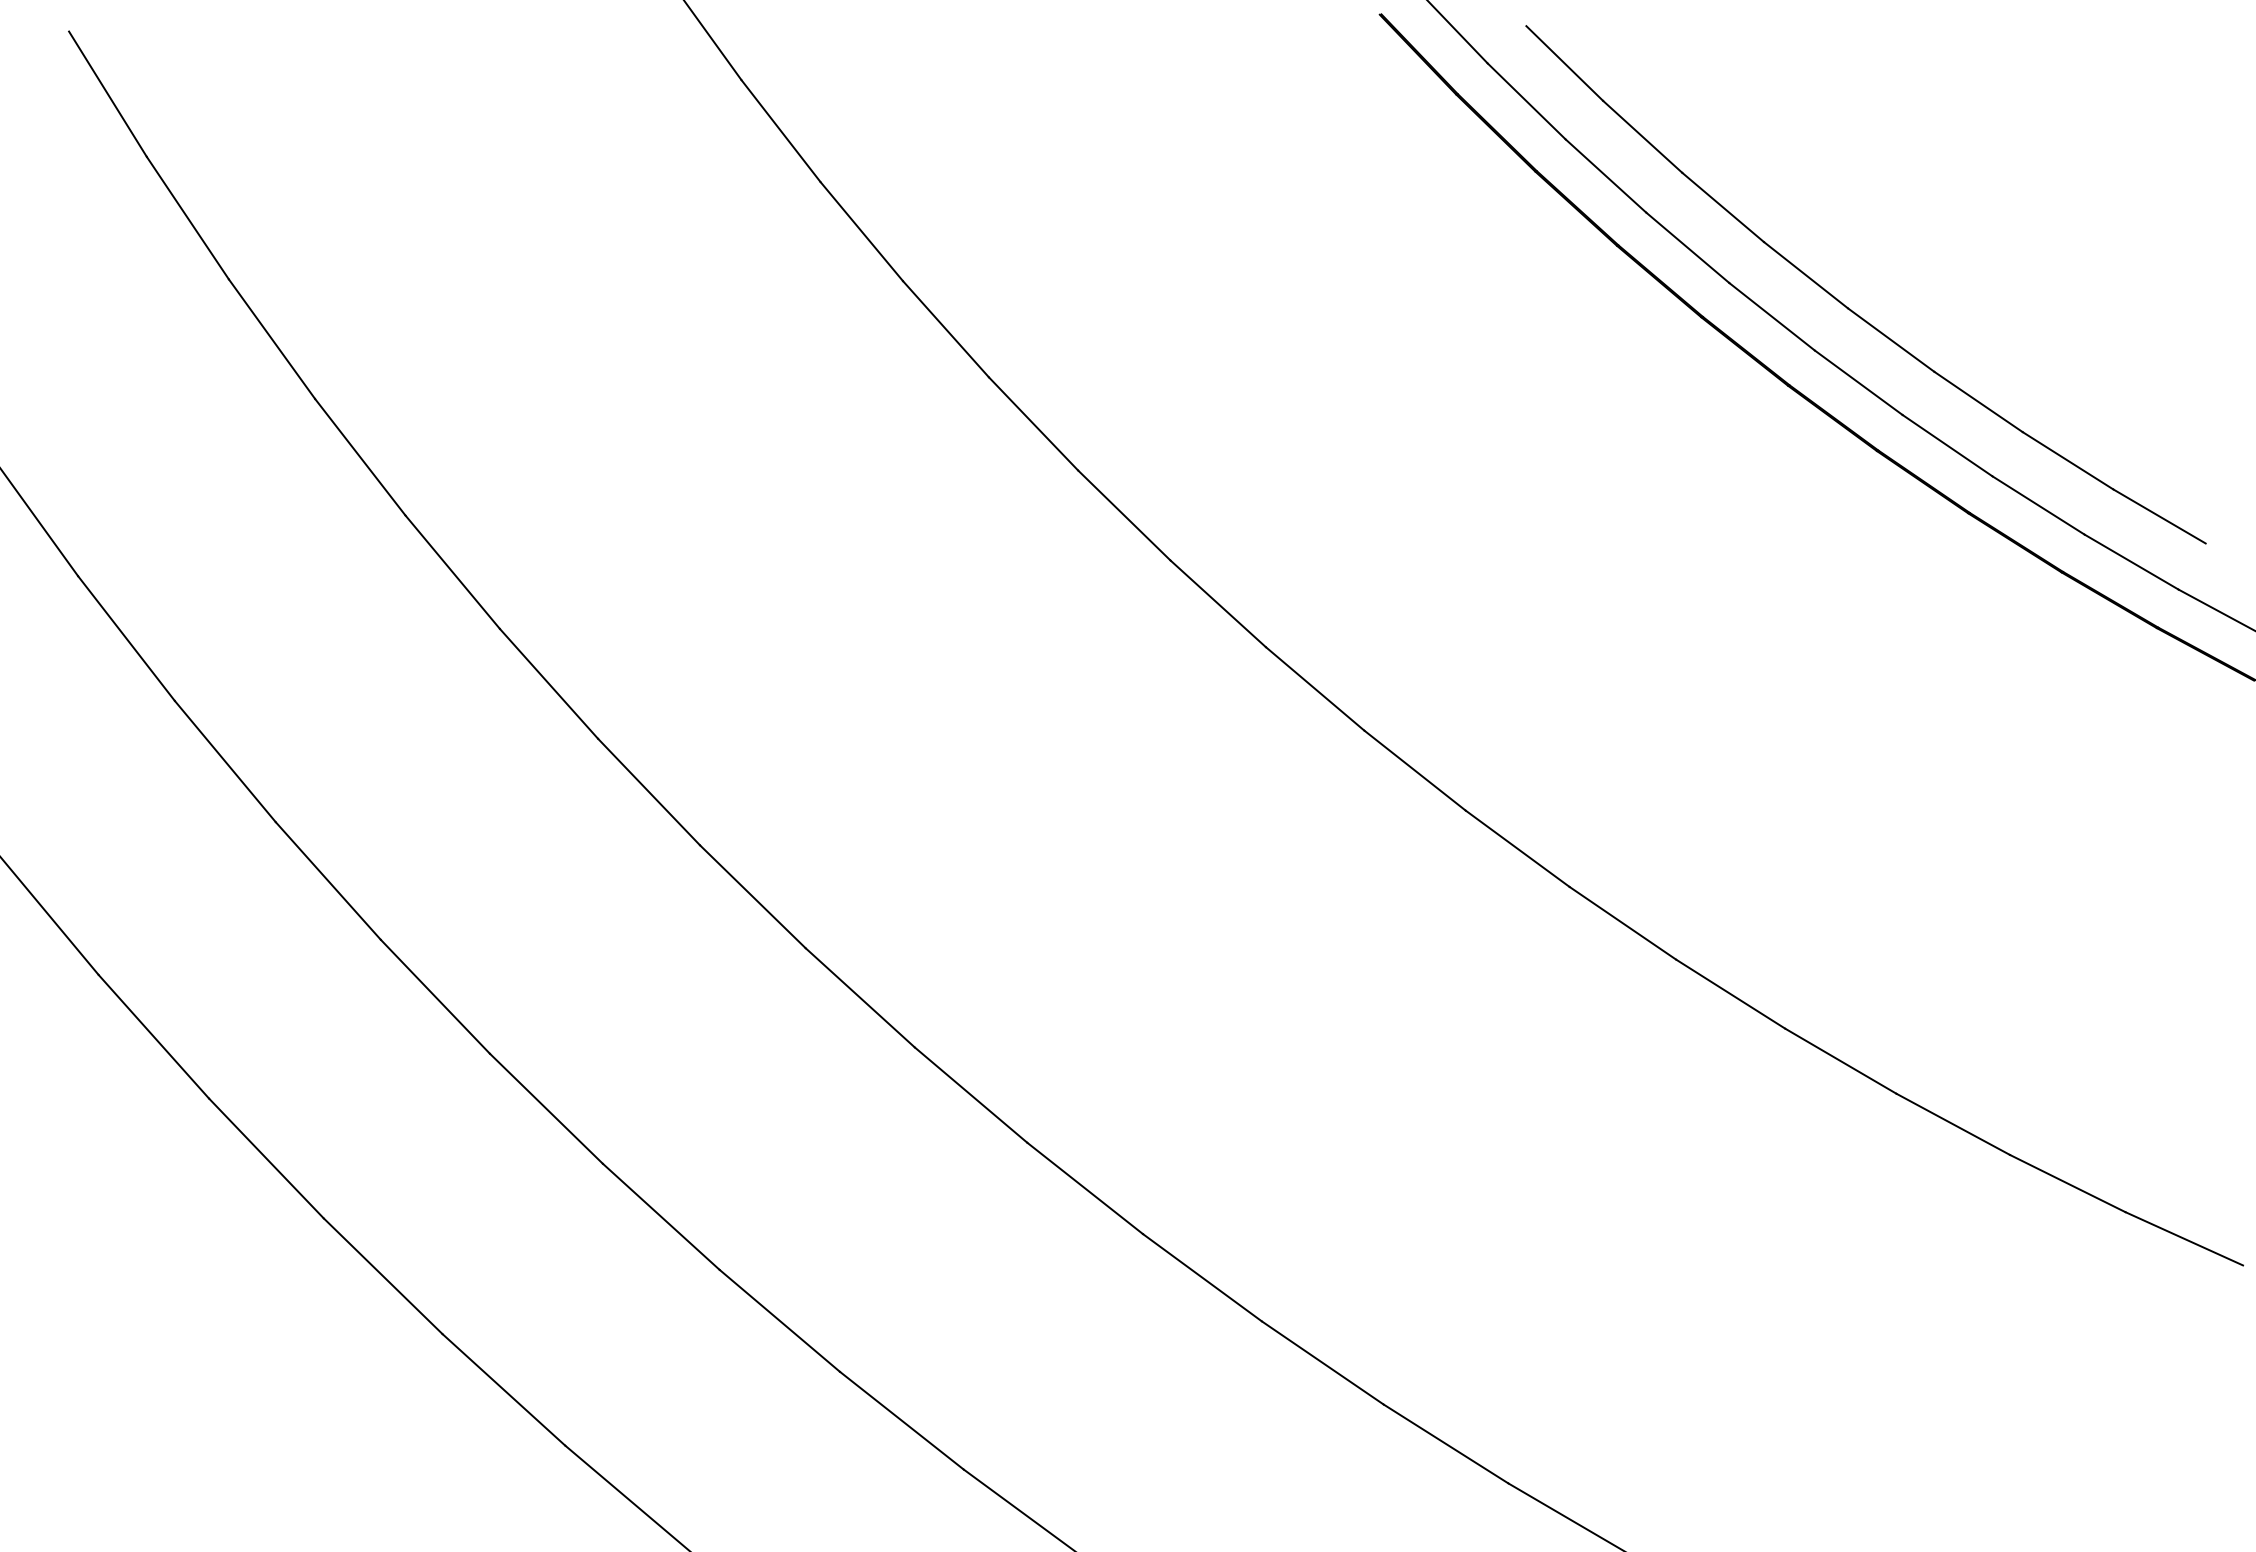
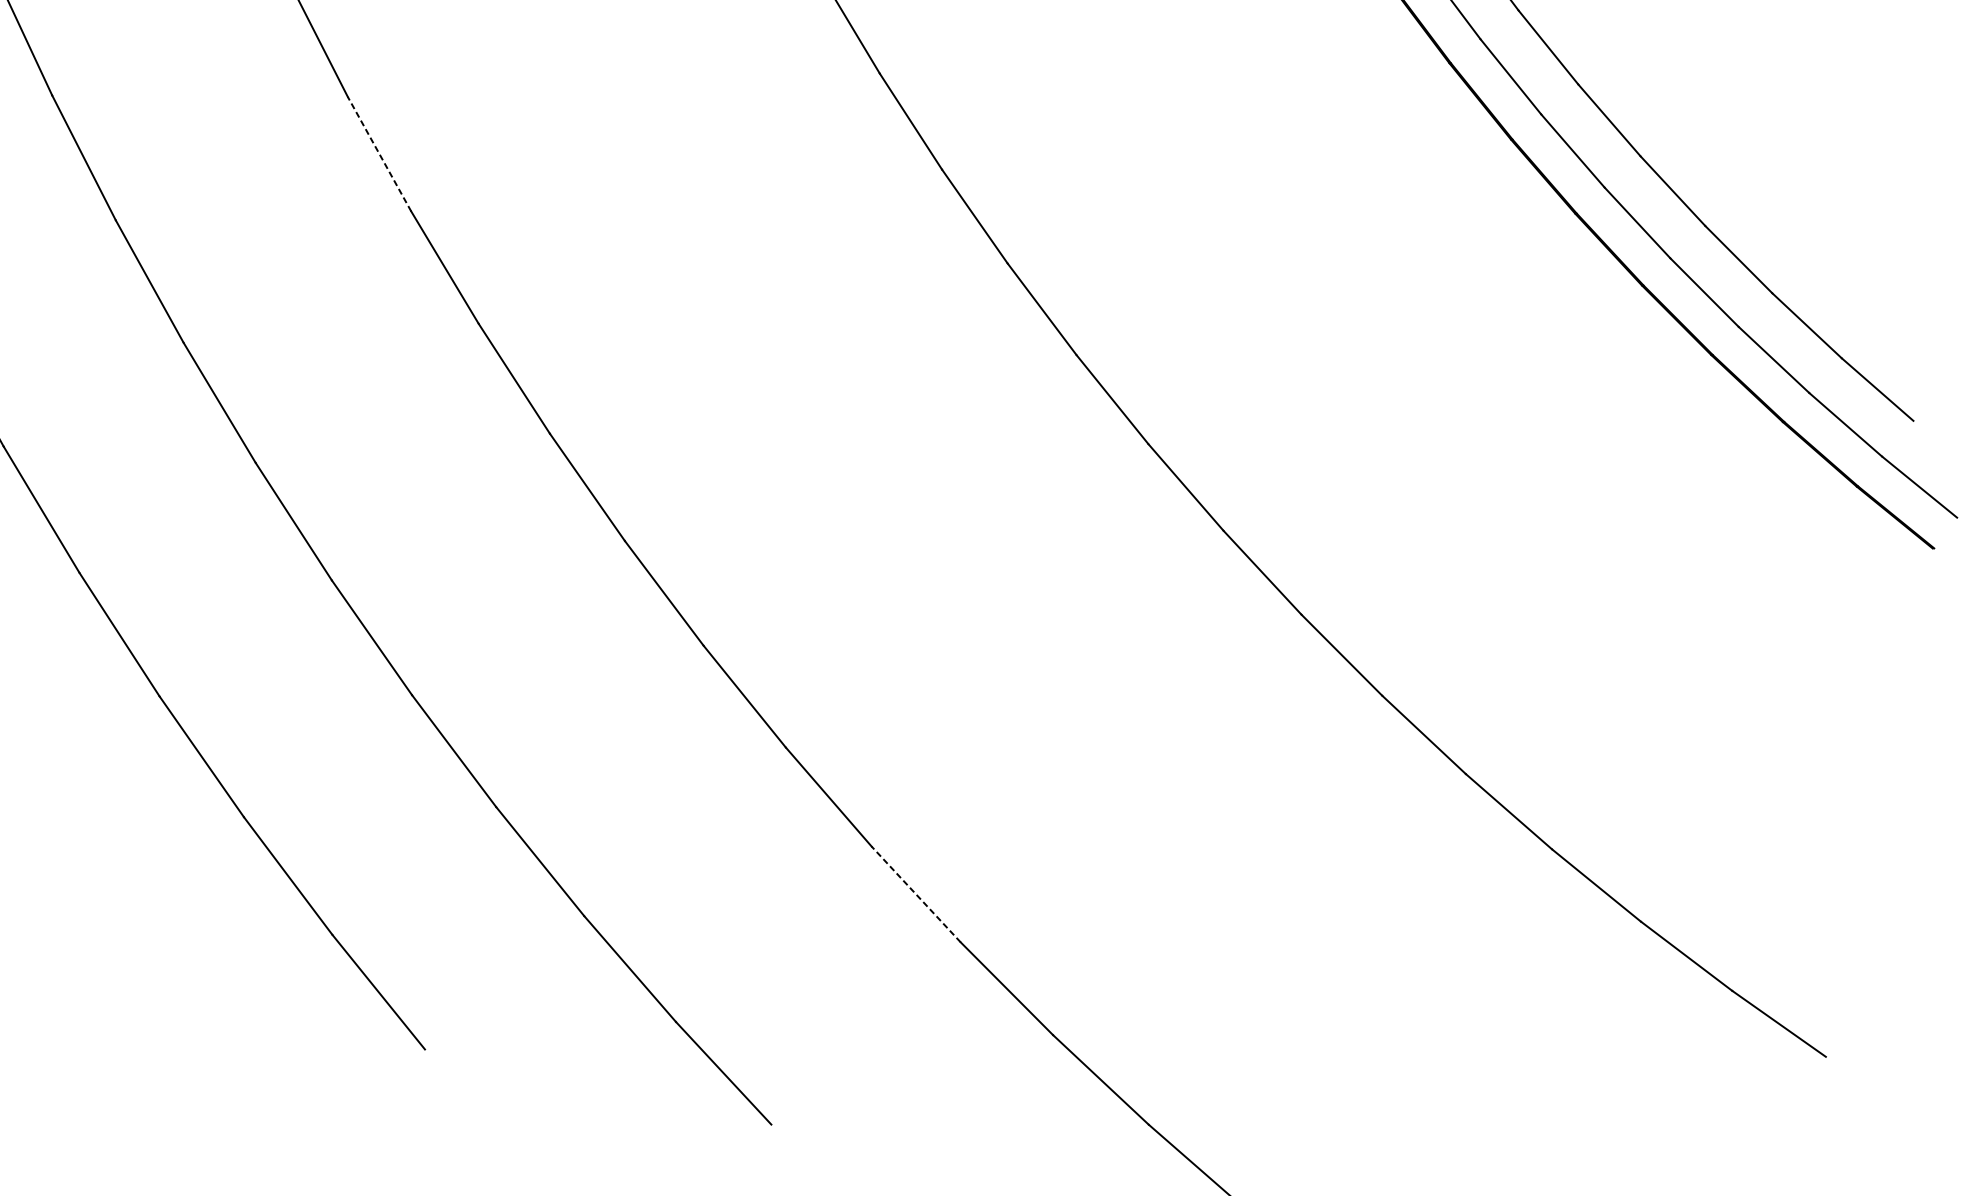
line: (452, 572) -> (379, 154), solid -> dashed
line: (1202, 1277) -> (916, 894), solid -> dashed

